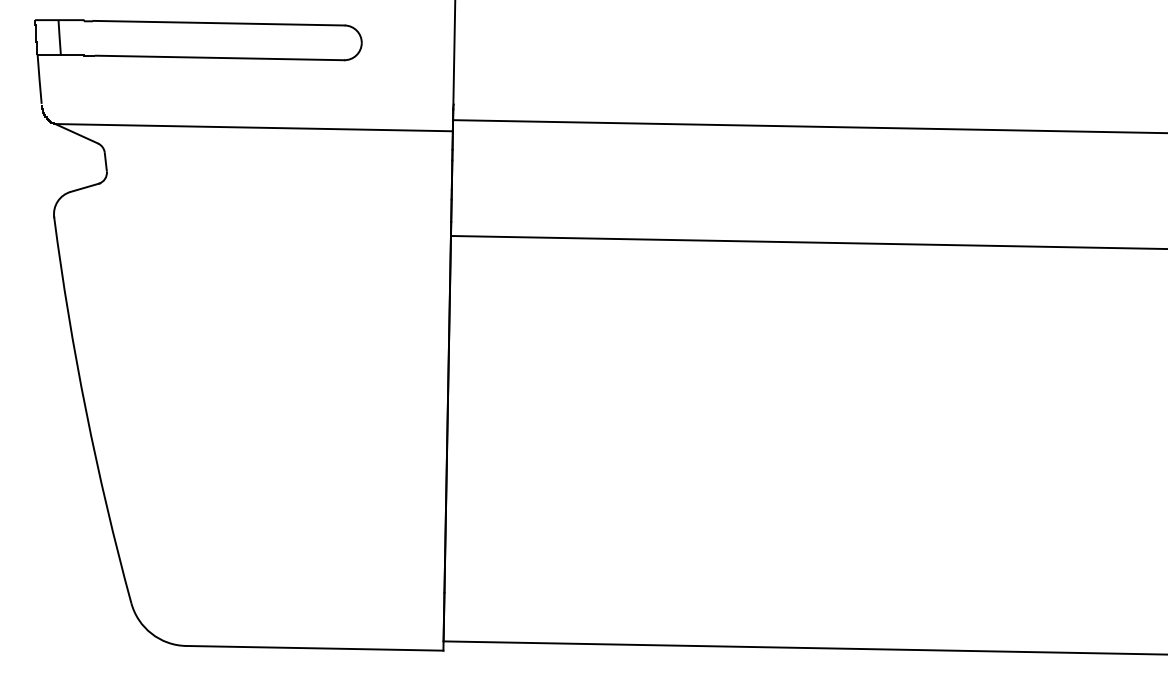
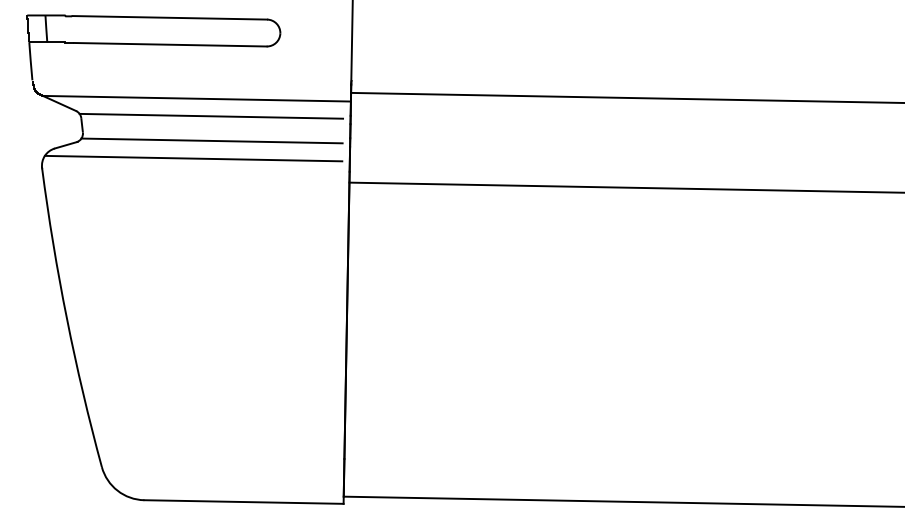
line: (272, 150) -> (211, 116), added
line: (273, 182) -> (211, 141), added
line: (249, 204) -> (193, 158), added

